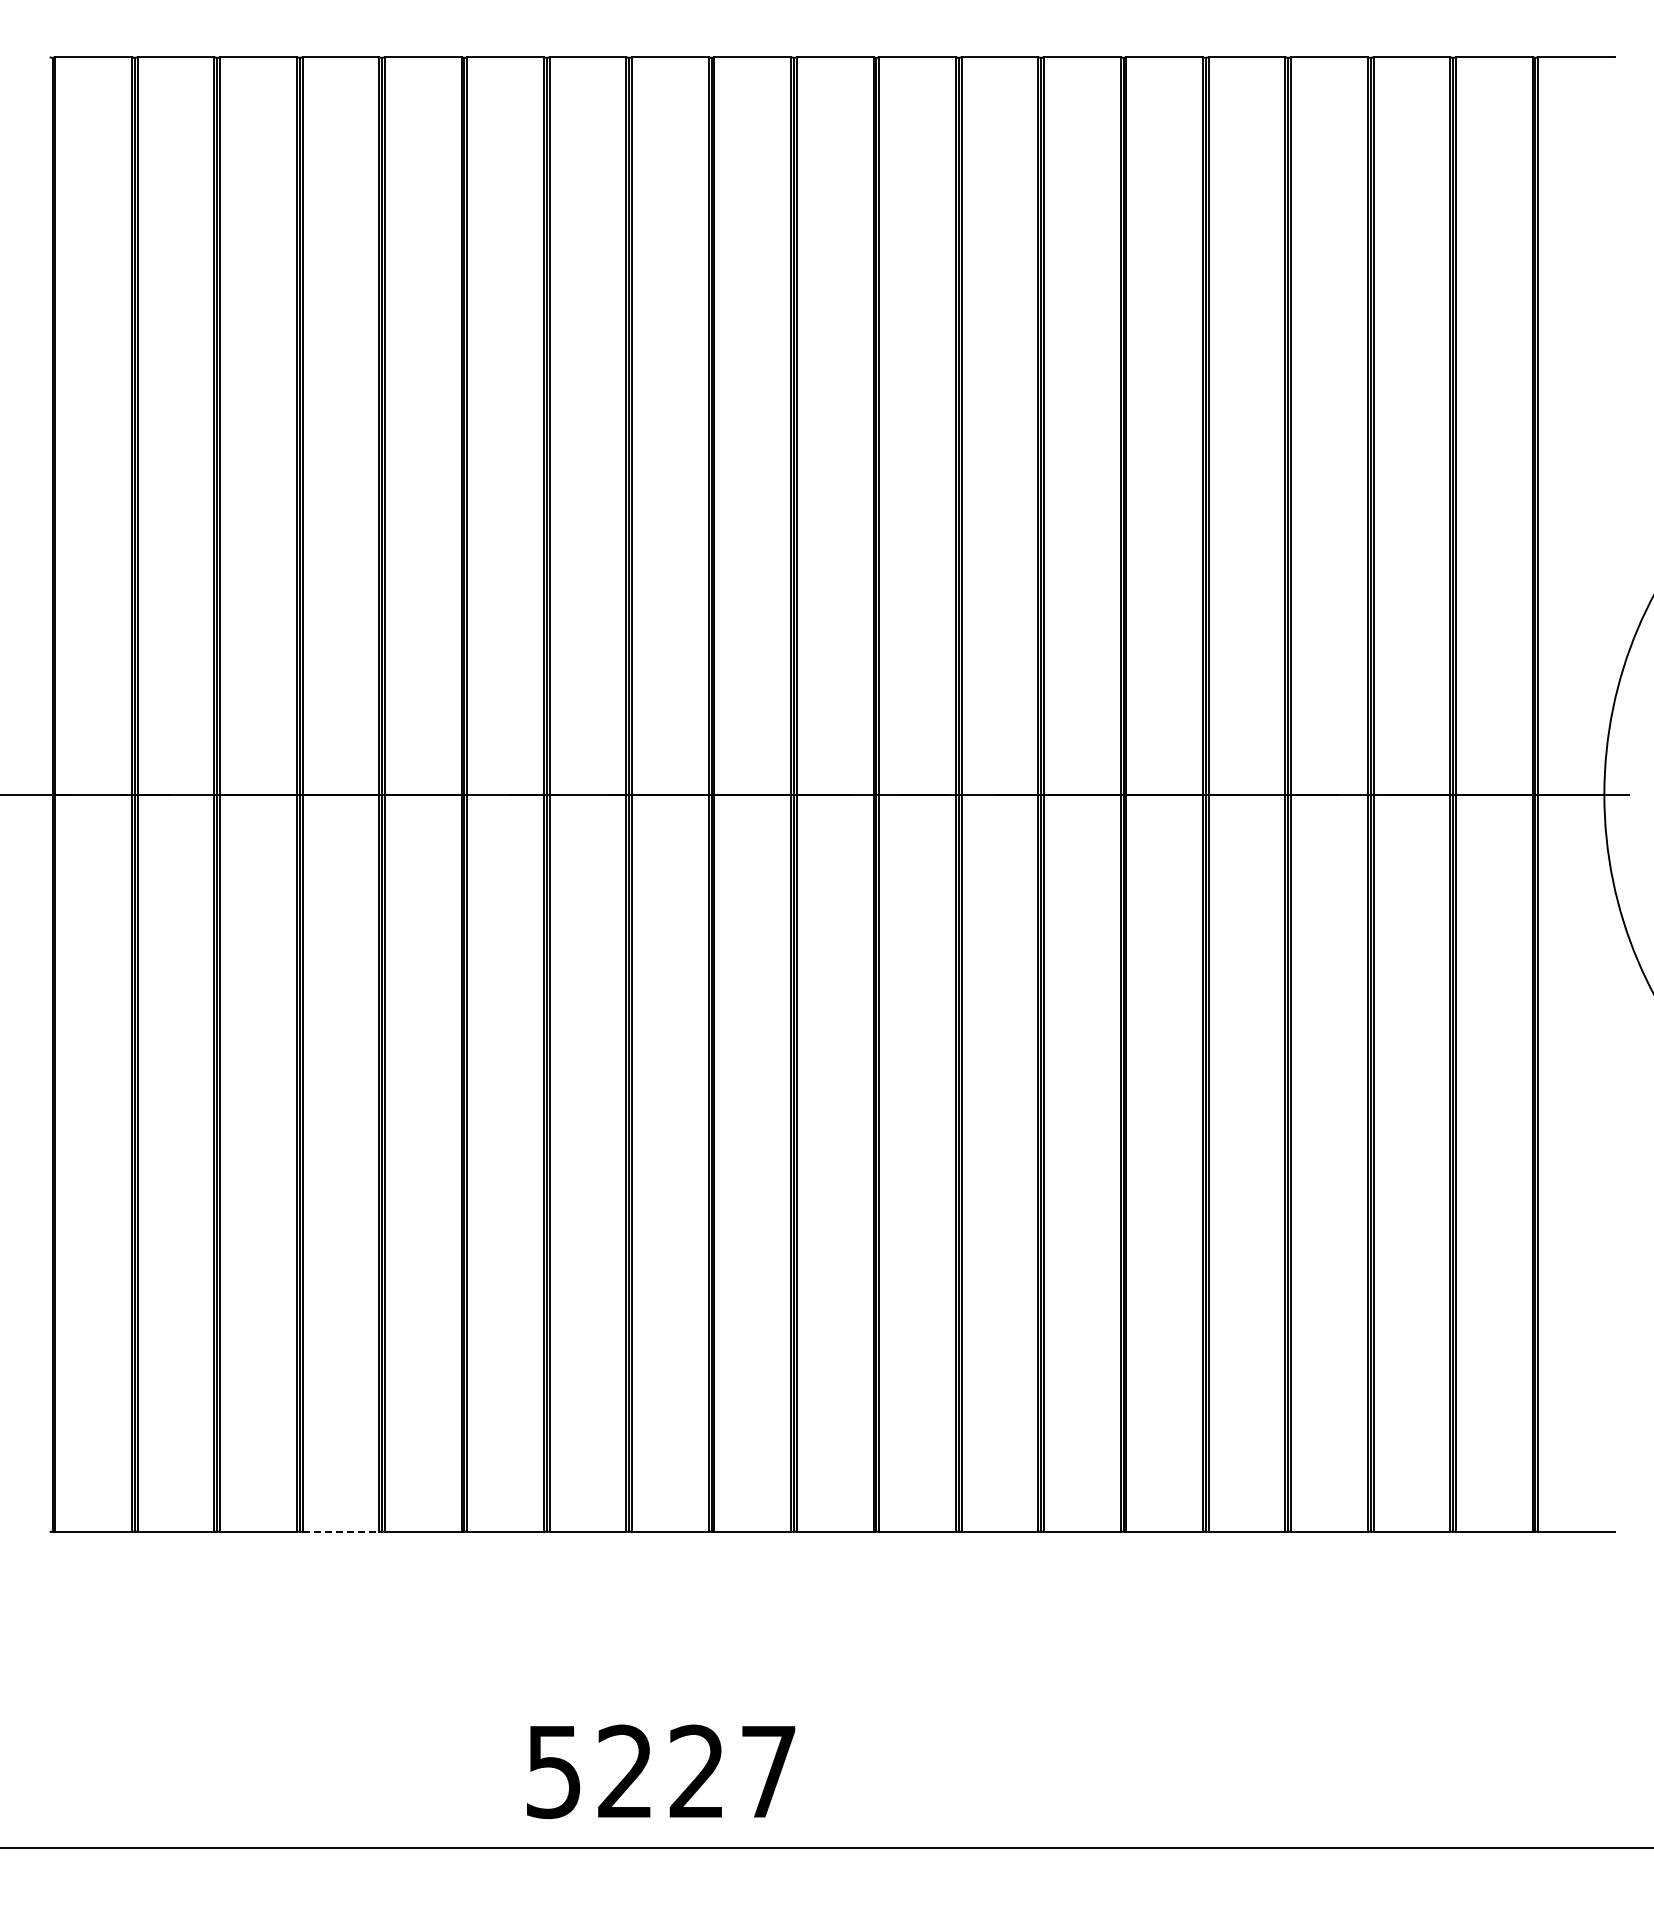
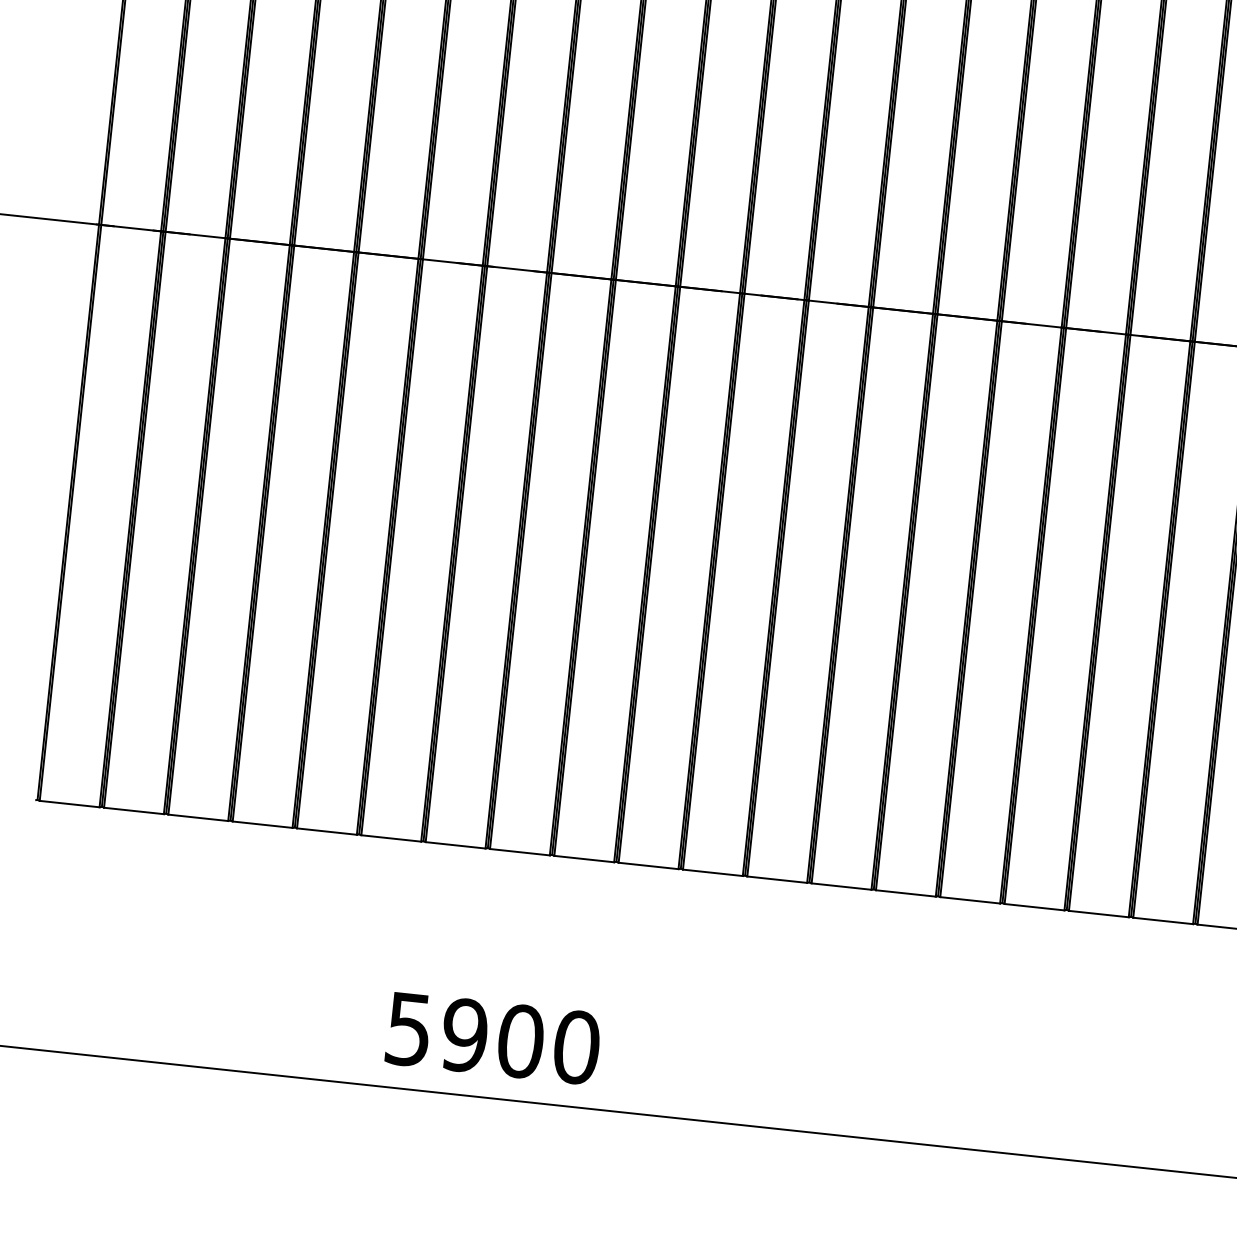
line: (341, 1532) -> (263, 824), dashed -> solid
text: (697, 1771) -> (521, 1041), 5227 -> 5900

